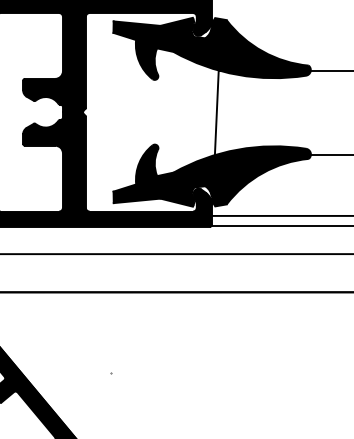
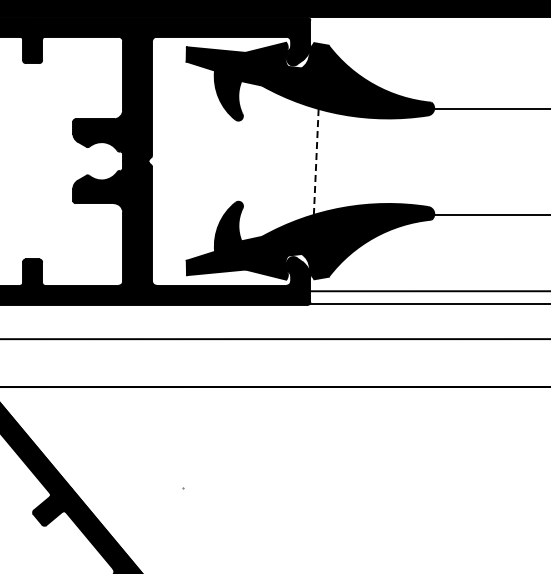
line: (217, 112) -> (316, 161), solid -> dashed

